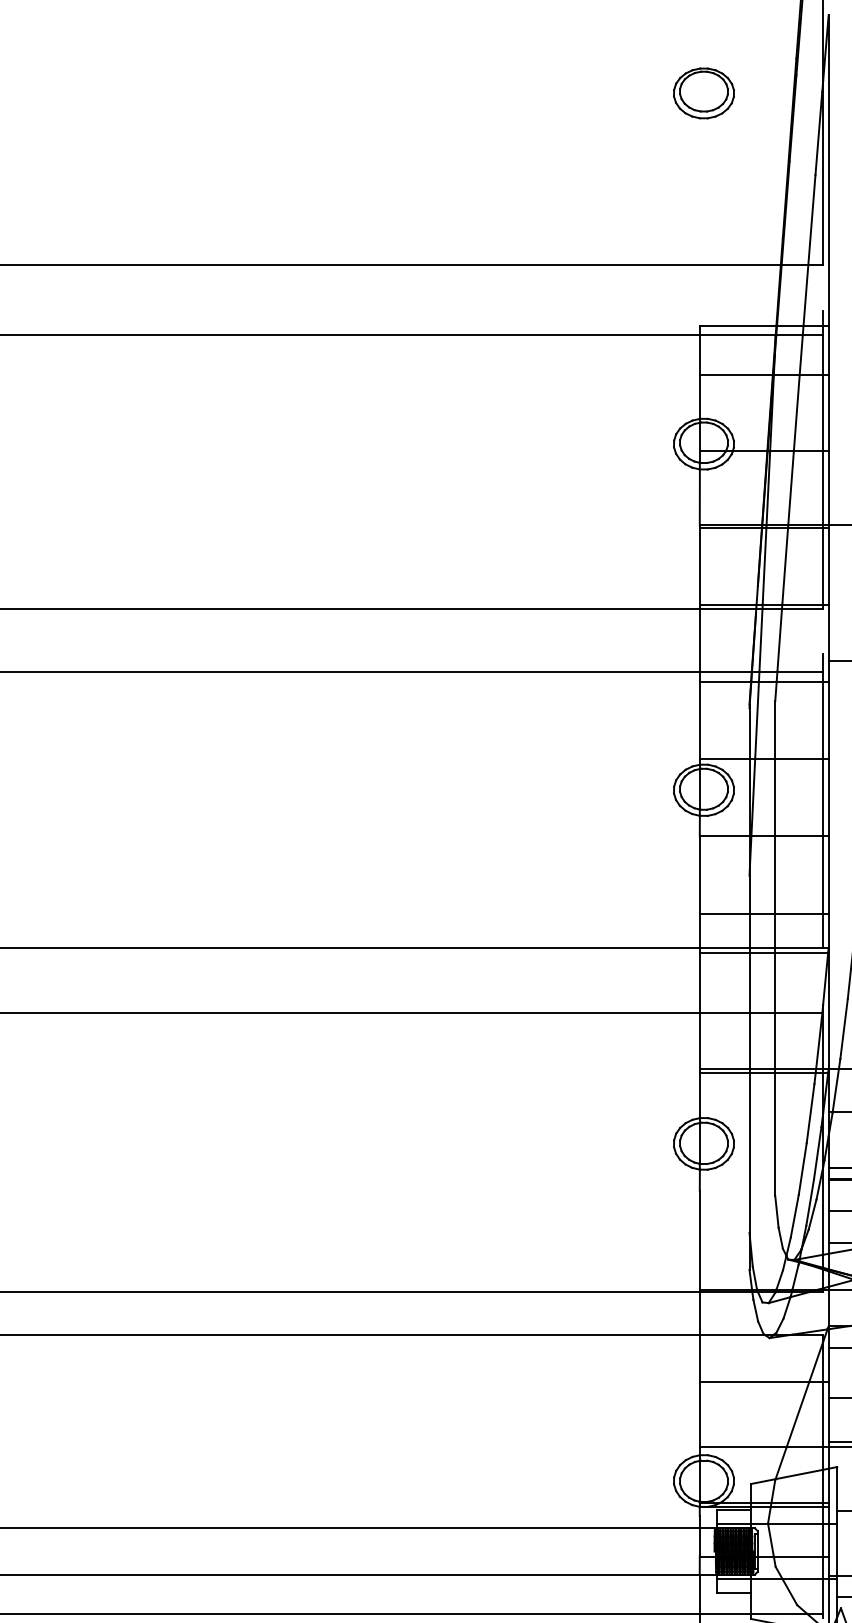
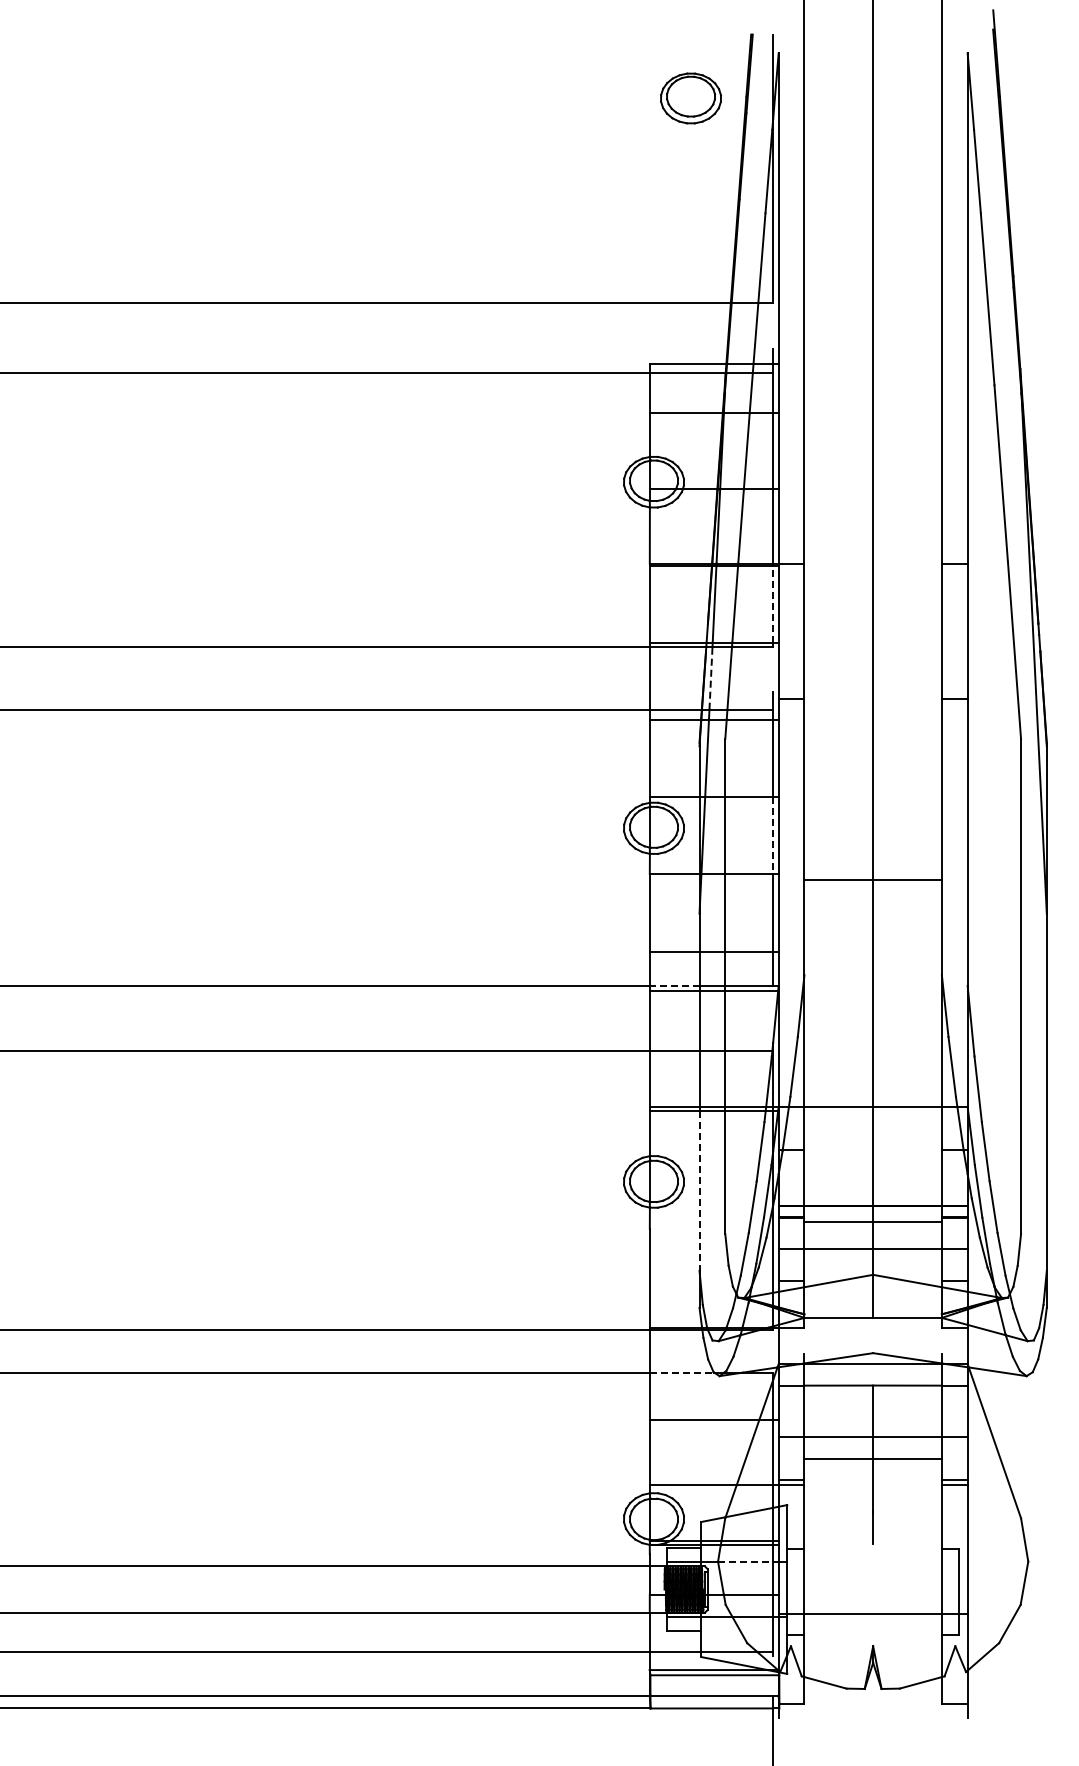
part: (703, 93) -> (690, 98), moved
line: (823, 565) -> (773, 603), solid -> dashed
line: (761, 640) -> (711, 678), solid -> dashed
line: (823, 797) -> (773, 835), solid -> dashed
line: (724, 948) -> (674, 986), solid -> dashed
line: (749, 1153) -> (699, 1191), solid -> dashed
line: (732, 1334) -> (682, 1372), solid -> dashed
line: (795, 1523) -> (745, 1561), solid -> dashed

